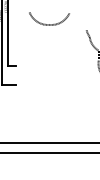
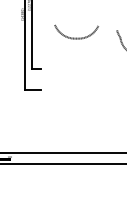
curve: (49, 23) -> (76, 37), moved

